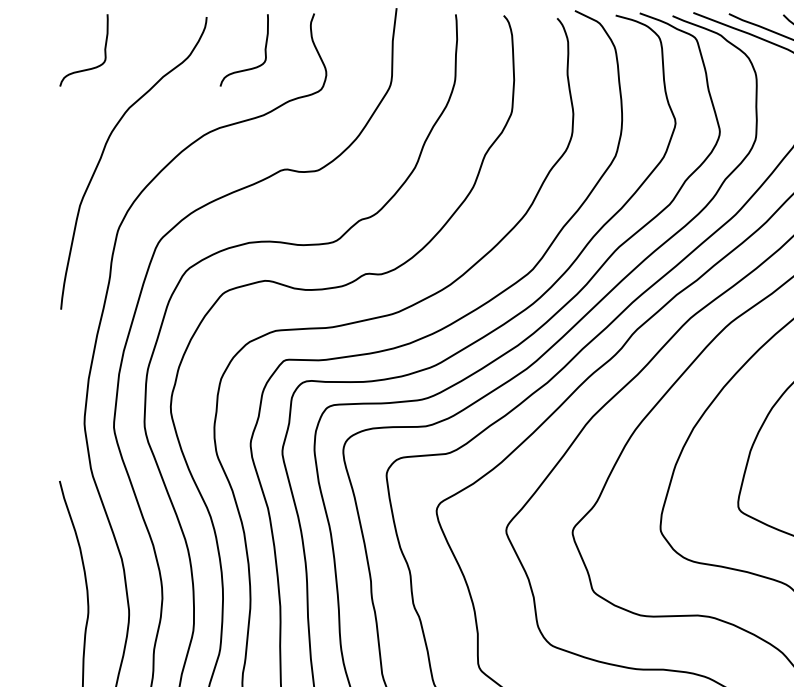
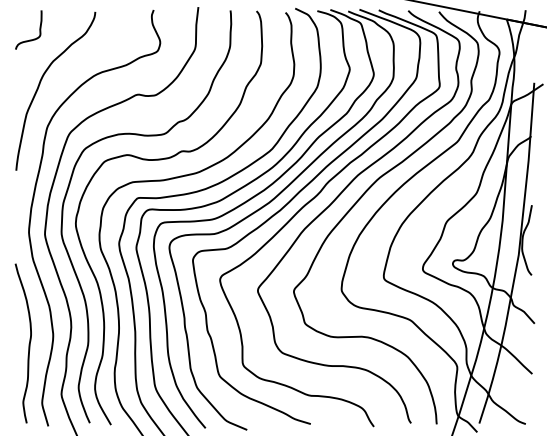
curve: (245, 67) -> (116, 39), removed

